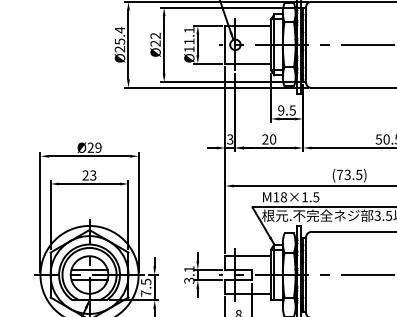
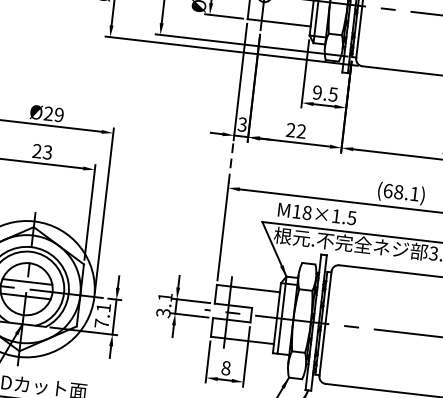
text: (273, 139) -> (302, 131), 20 -> 22
line: (225, 167) -> (231, 162), solid -> dashed
text: (349, 174) -> (401, 191), (73.5) -> (68.1)
text: (146, 281) -> (104, 307), 7.5 -> 7.1

